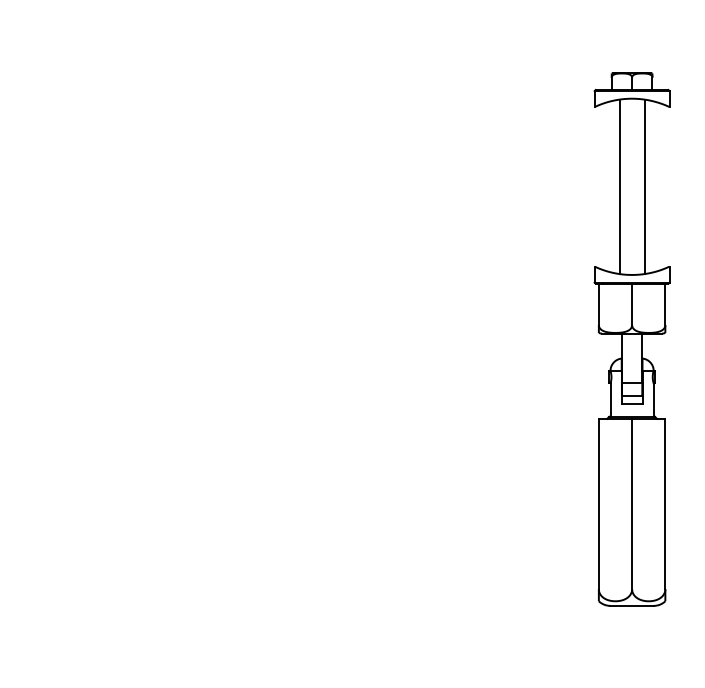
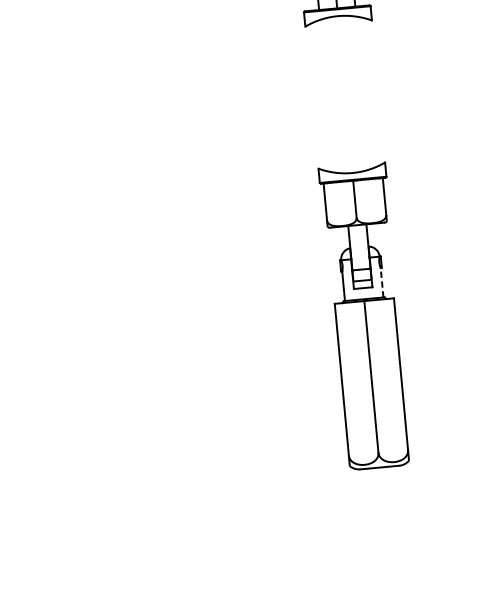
line: (619, 186) -> (333, 95), removed
line: (644, 186) -> (356, 93), removed
line: (653, 400) -> (381, 282), solid -> dashed

